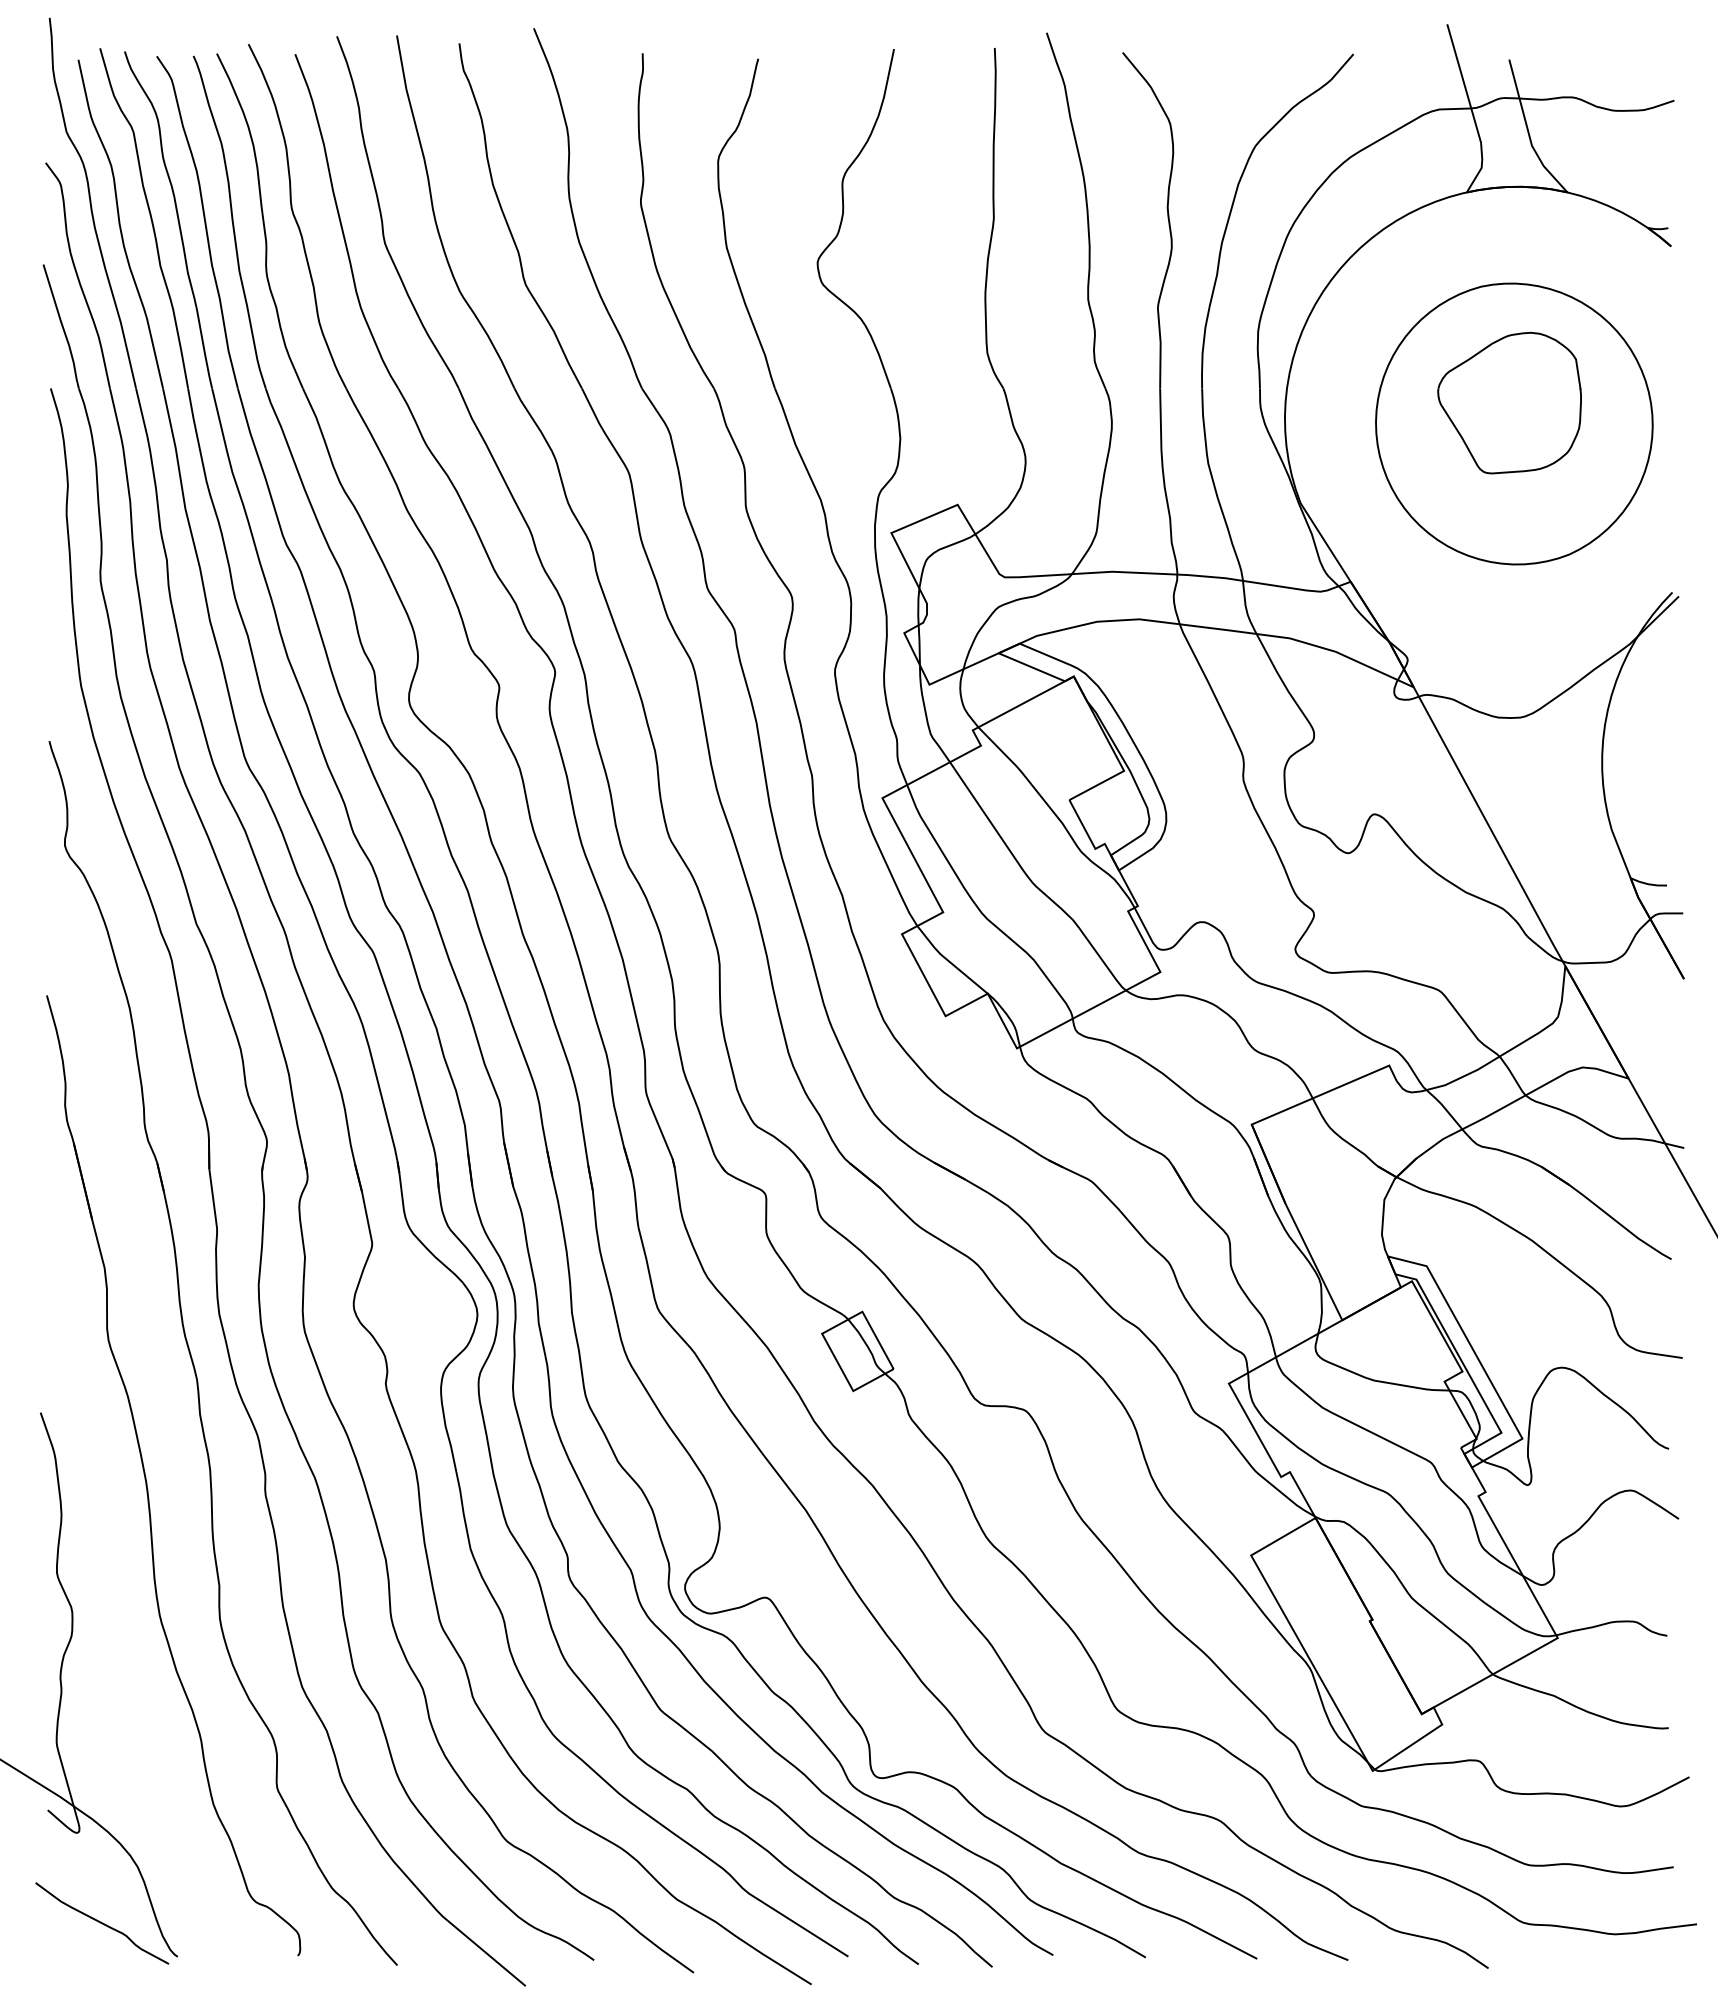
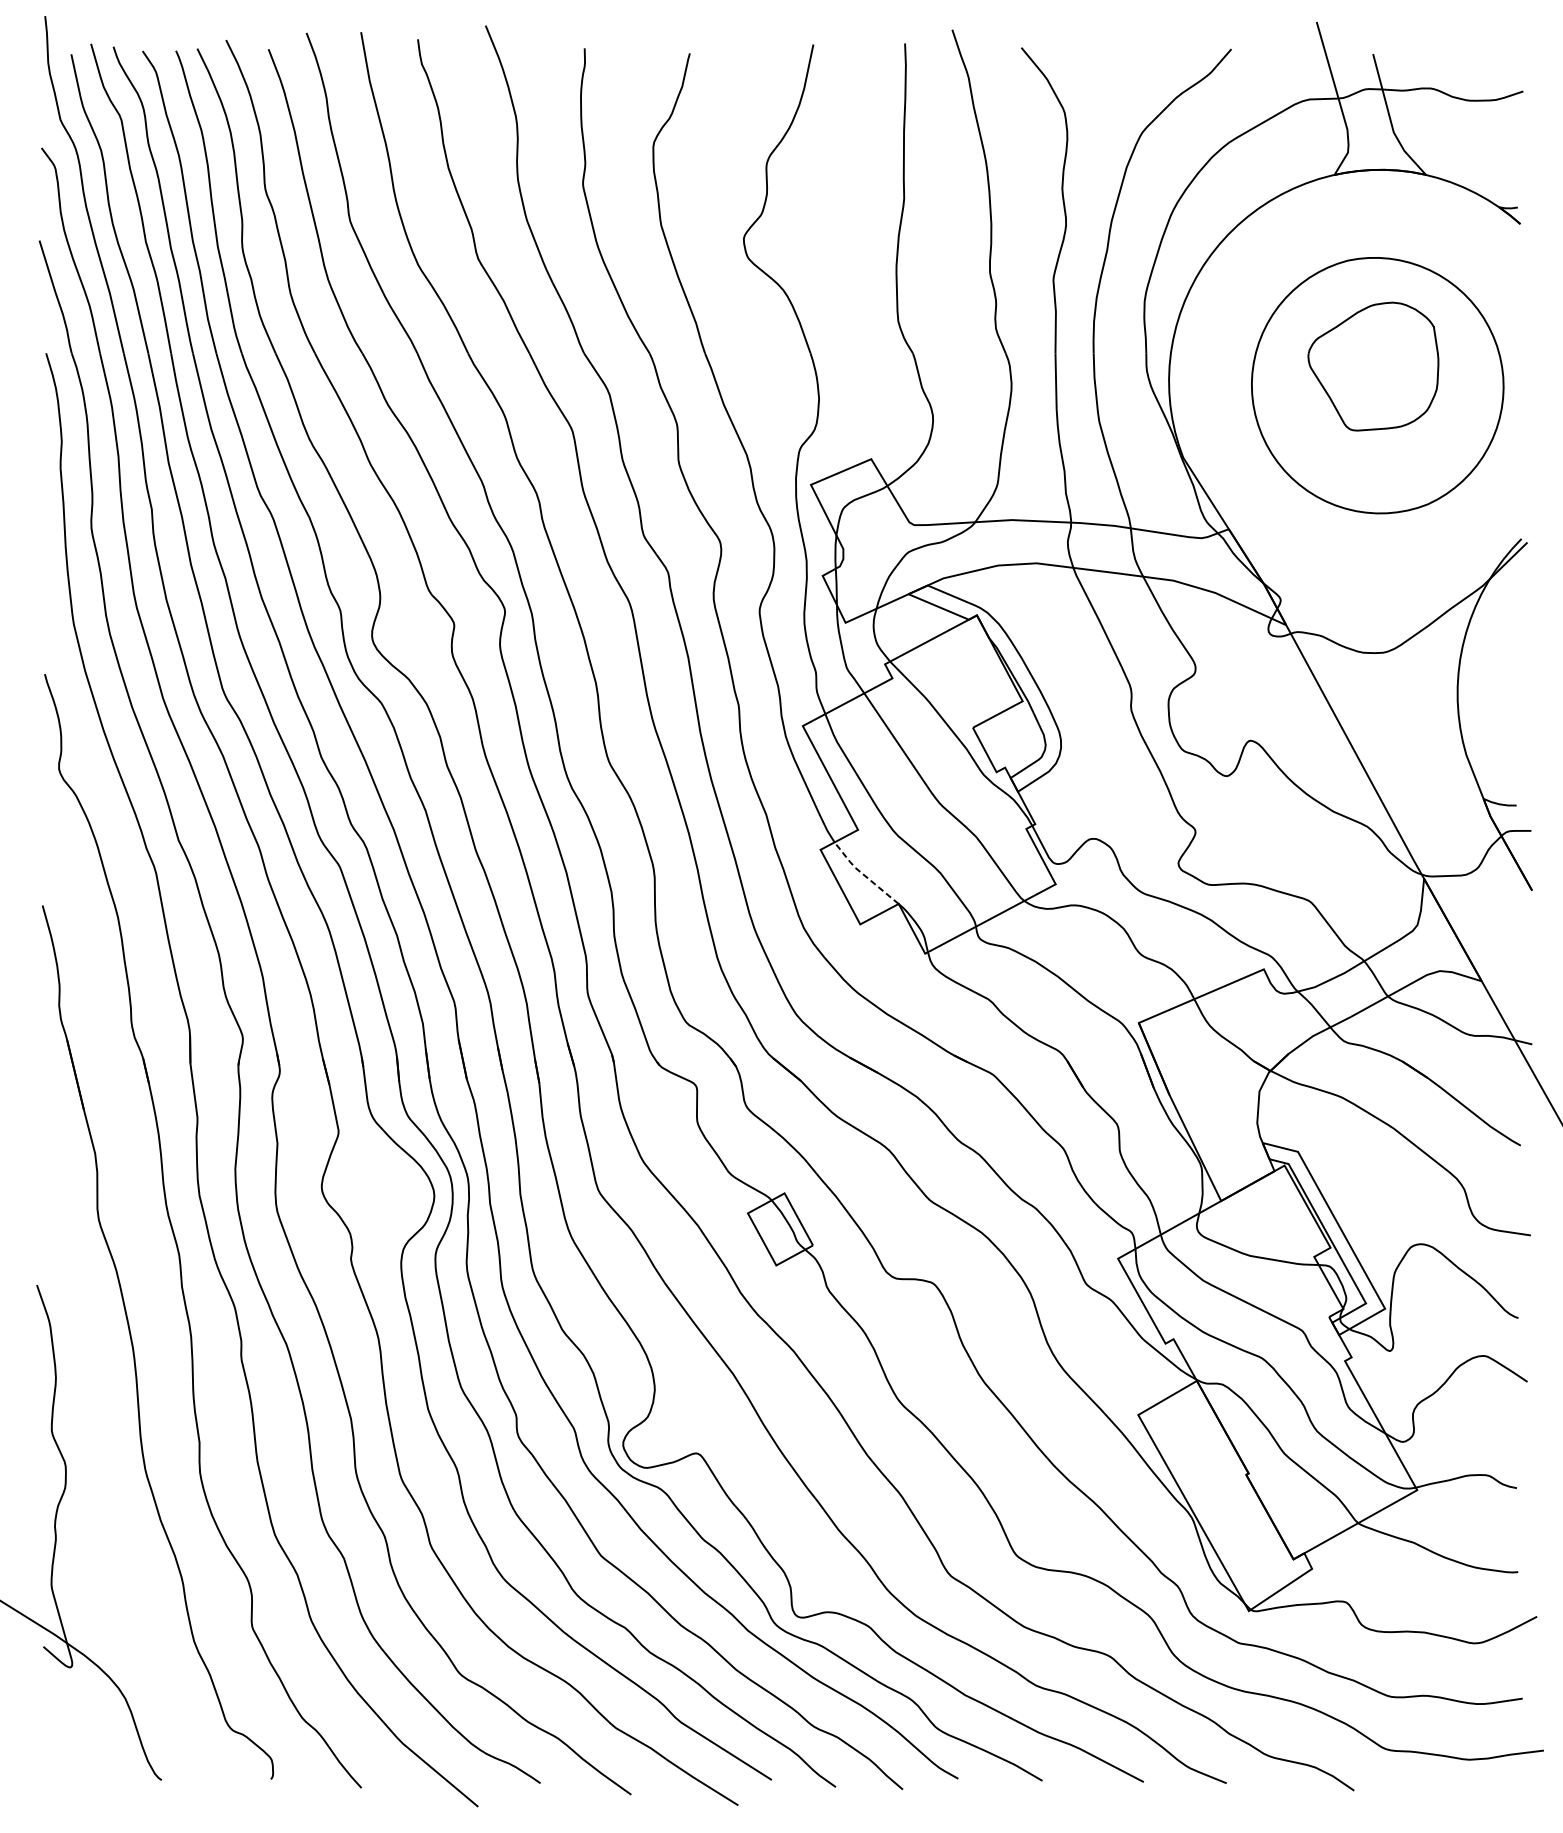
line: (948, 961) -> (862, 874), solid -> dashed
curve: (102, 1923) -> (93, 1749), removed

